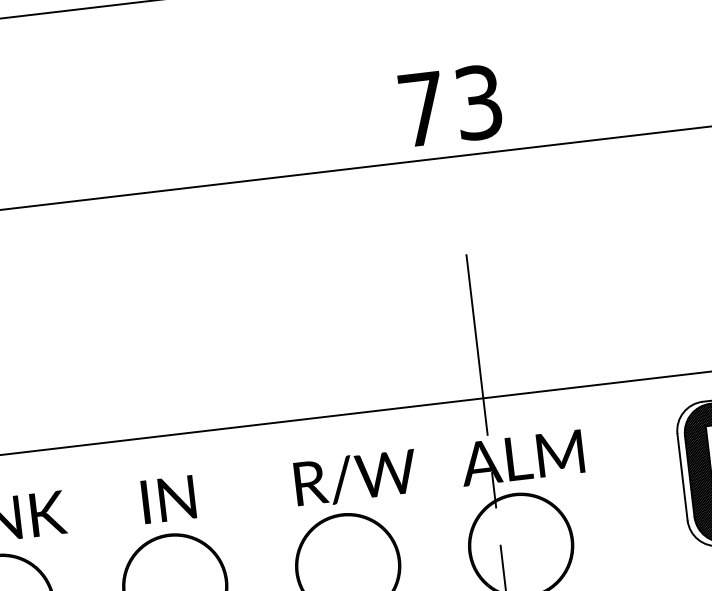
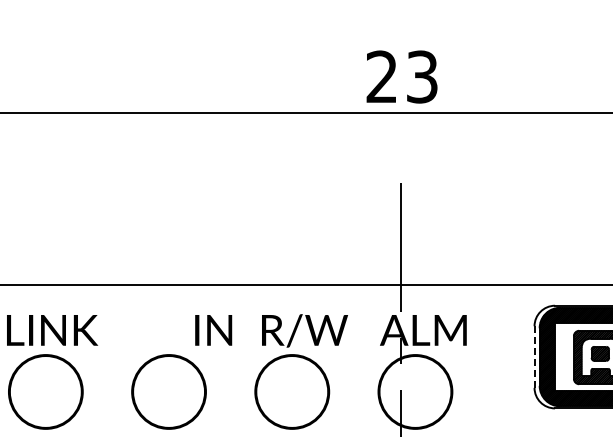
text: (421, 108) -> (381, 76), 73 -> 23
line: (682, 477) -> (534, 357), solid -> dashed
text: (168, 499) -> (213, 330), moved

